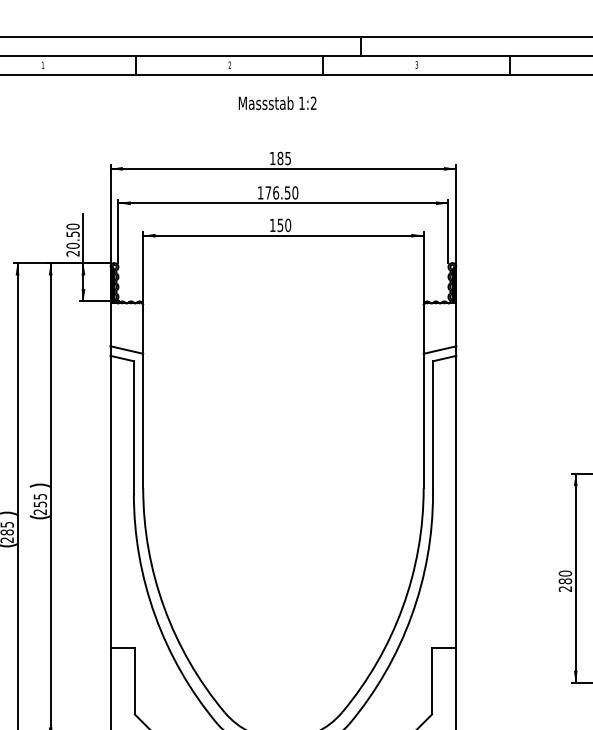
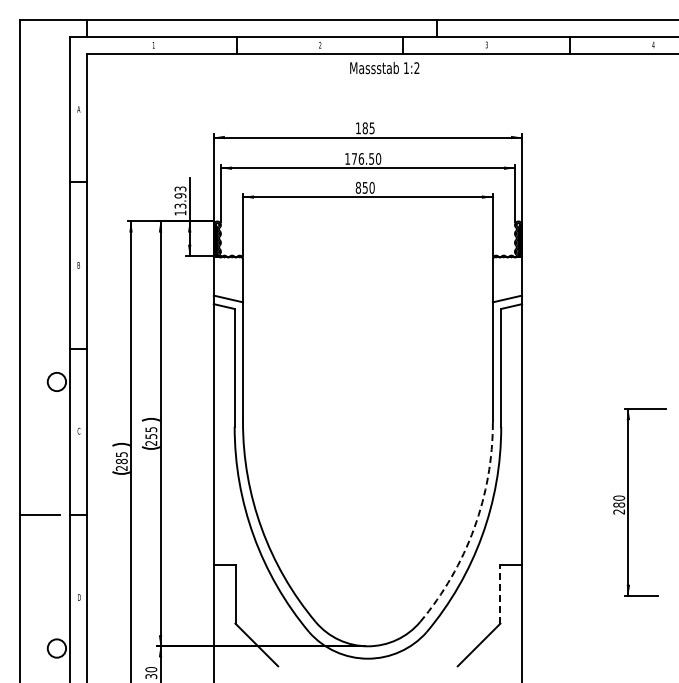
text: (277, 103) -> (384, 68), moved
text: (272, 224) -> (358, 187), 150 -> 850
text: (73, 239) -> (180, 200), 20.50 -> 13.93
arc: (403, 607) -> (474, 528), solid -> dashed
line: (432, 680) -> (500, 593), solid -> dashed

